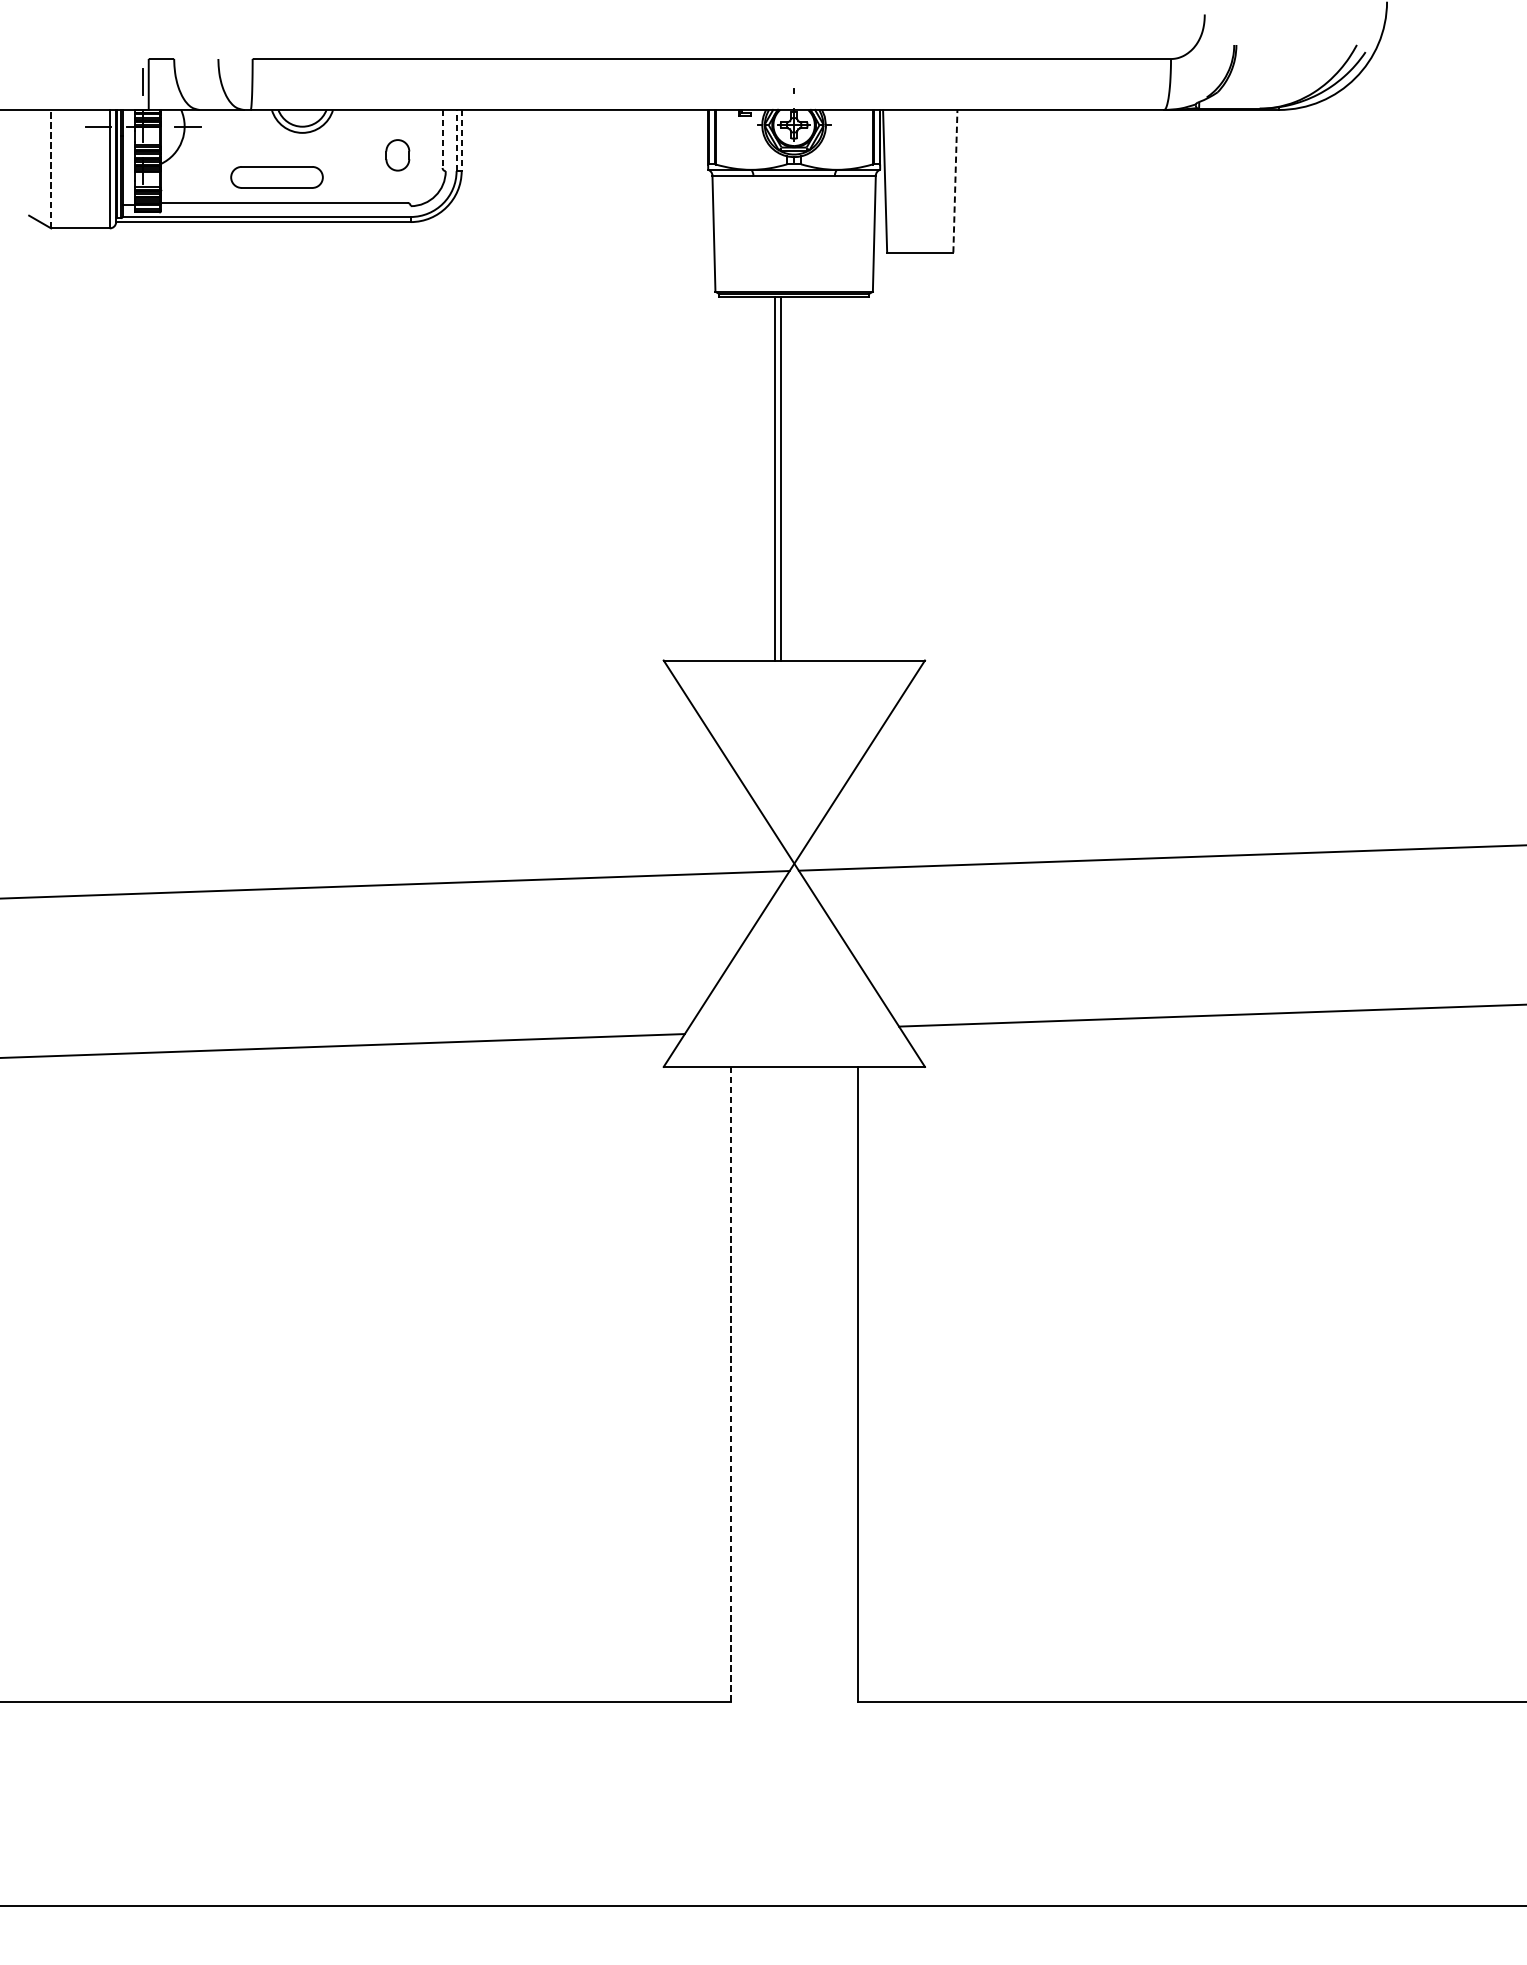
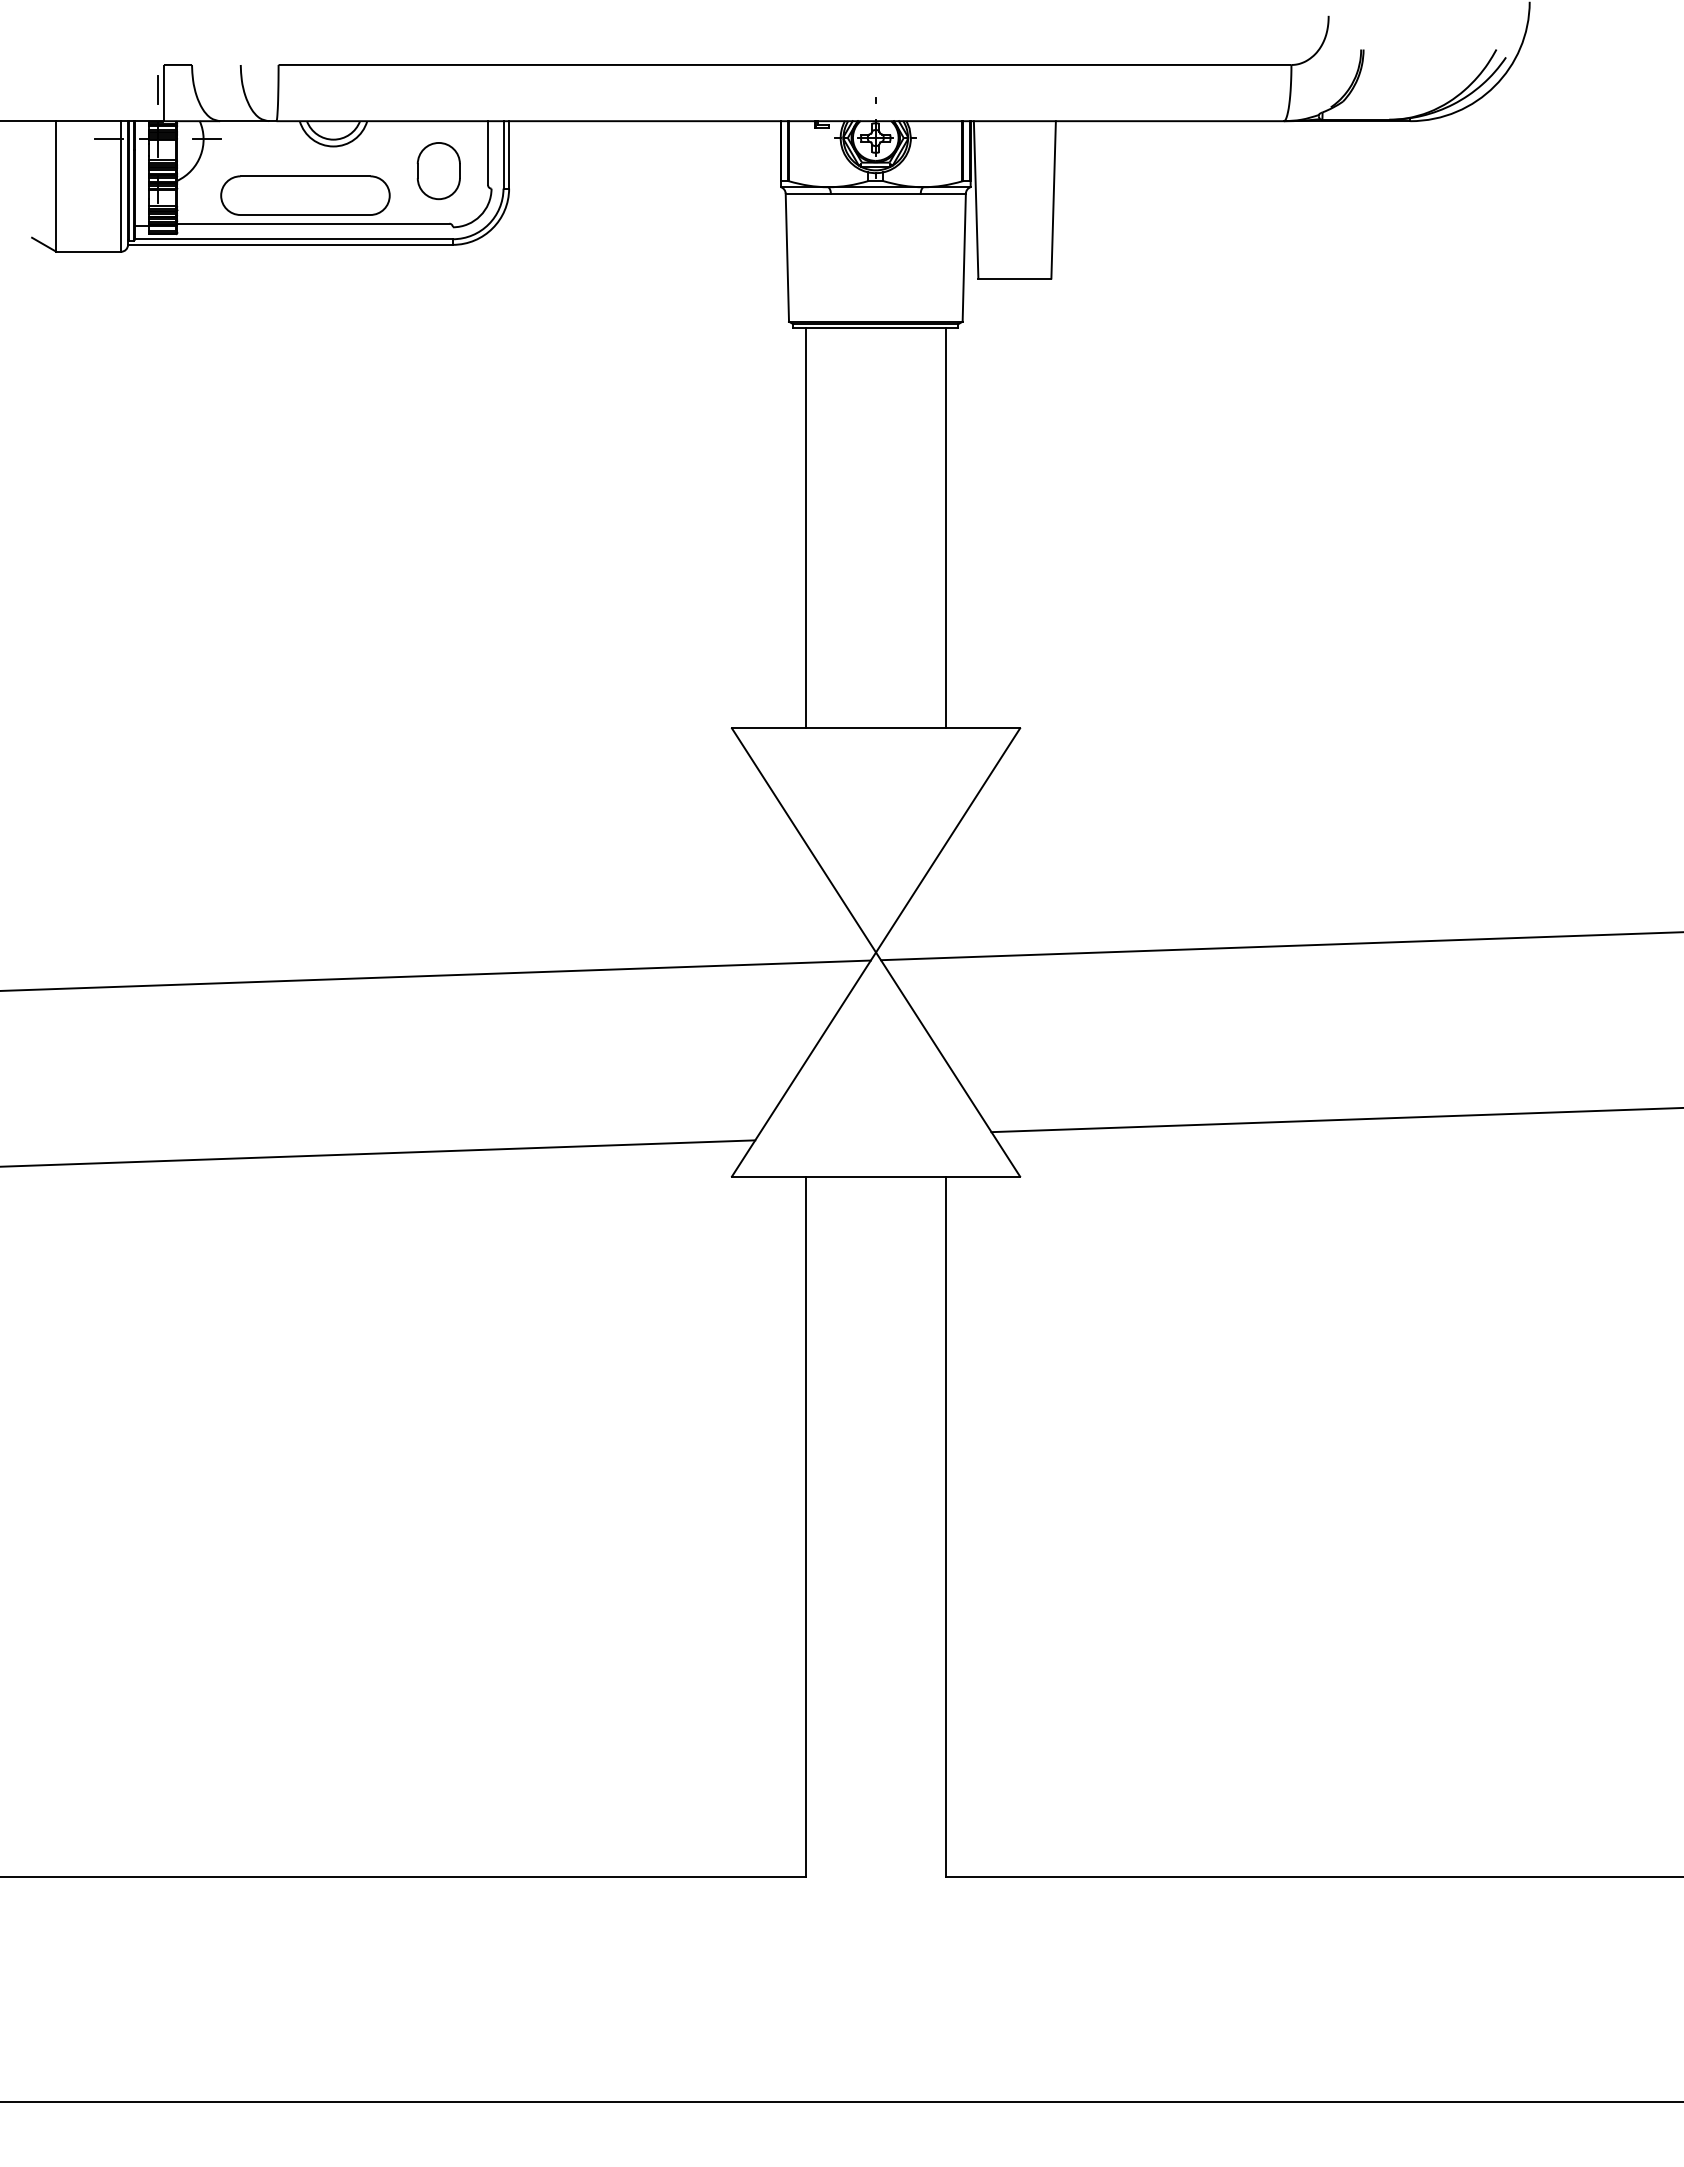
line: (442, 139) -> (488, 153), dashed -> solid
line: (456, 140) -> (503, 154), dashed -> solid
line: (462, 140) -> (509, 154), dashed -> solid
part: (397, 155) -> (438, 171), size x1.67
line: (51, 168) -> (56, 185), dashed -> solid
part: (277, 177) -> (305, 195), size x1.67
line: (955, 180) -> (1053, 199), dashed -> solid
line: (774, 478) -> (946, 527), moved
line: (780, 478) -> (805, 527), moved
line: (730, 1385) -> (805, 1527), dashed -> solid

